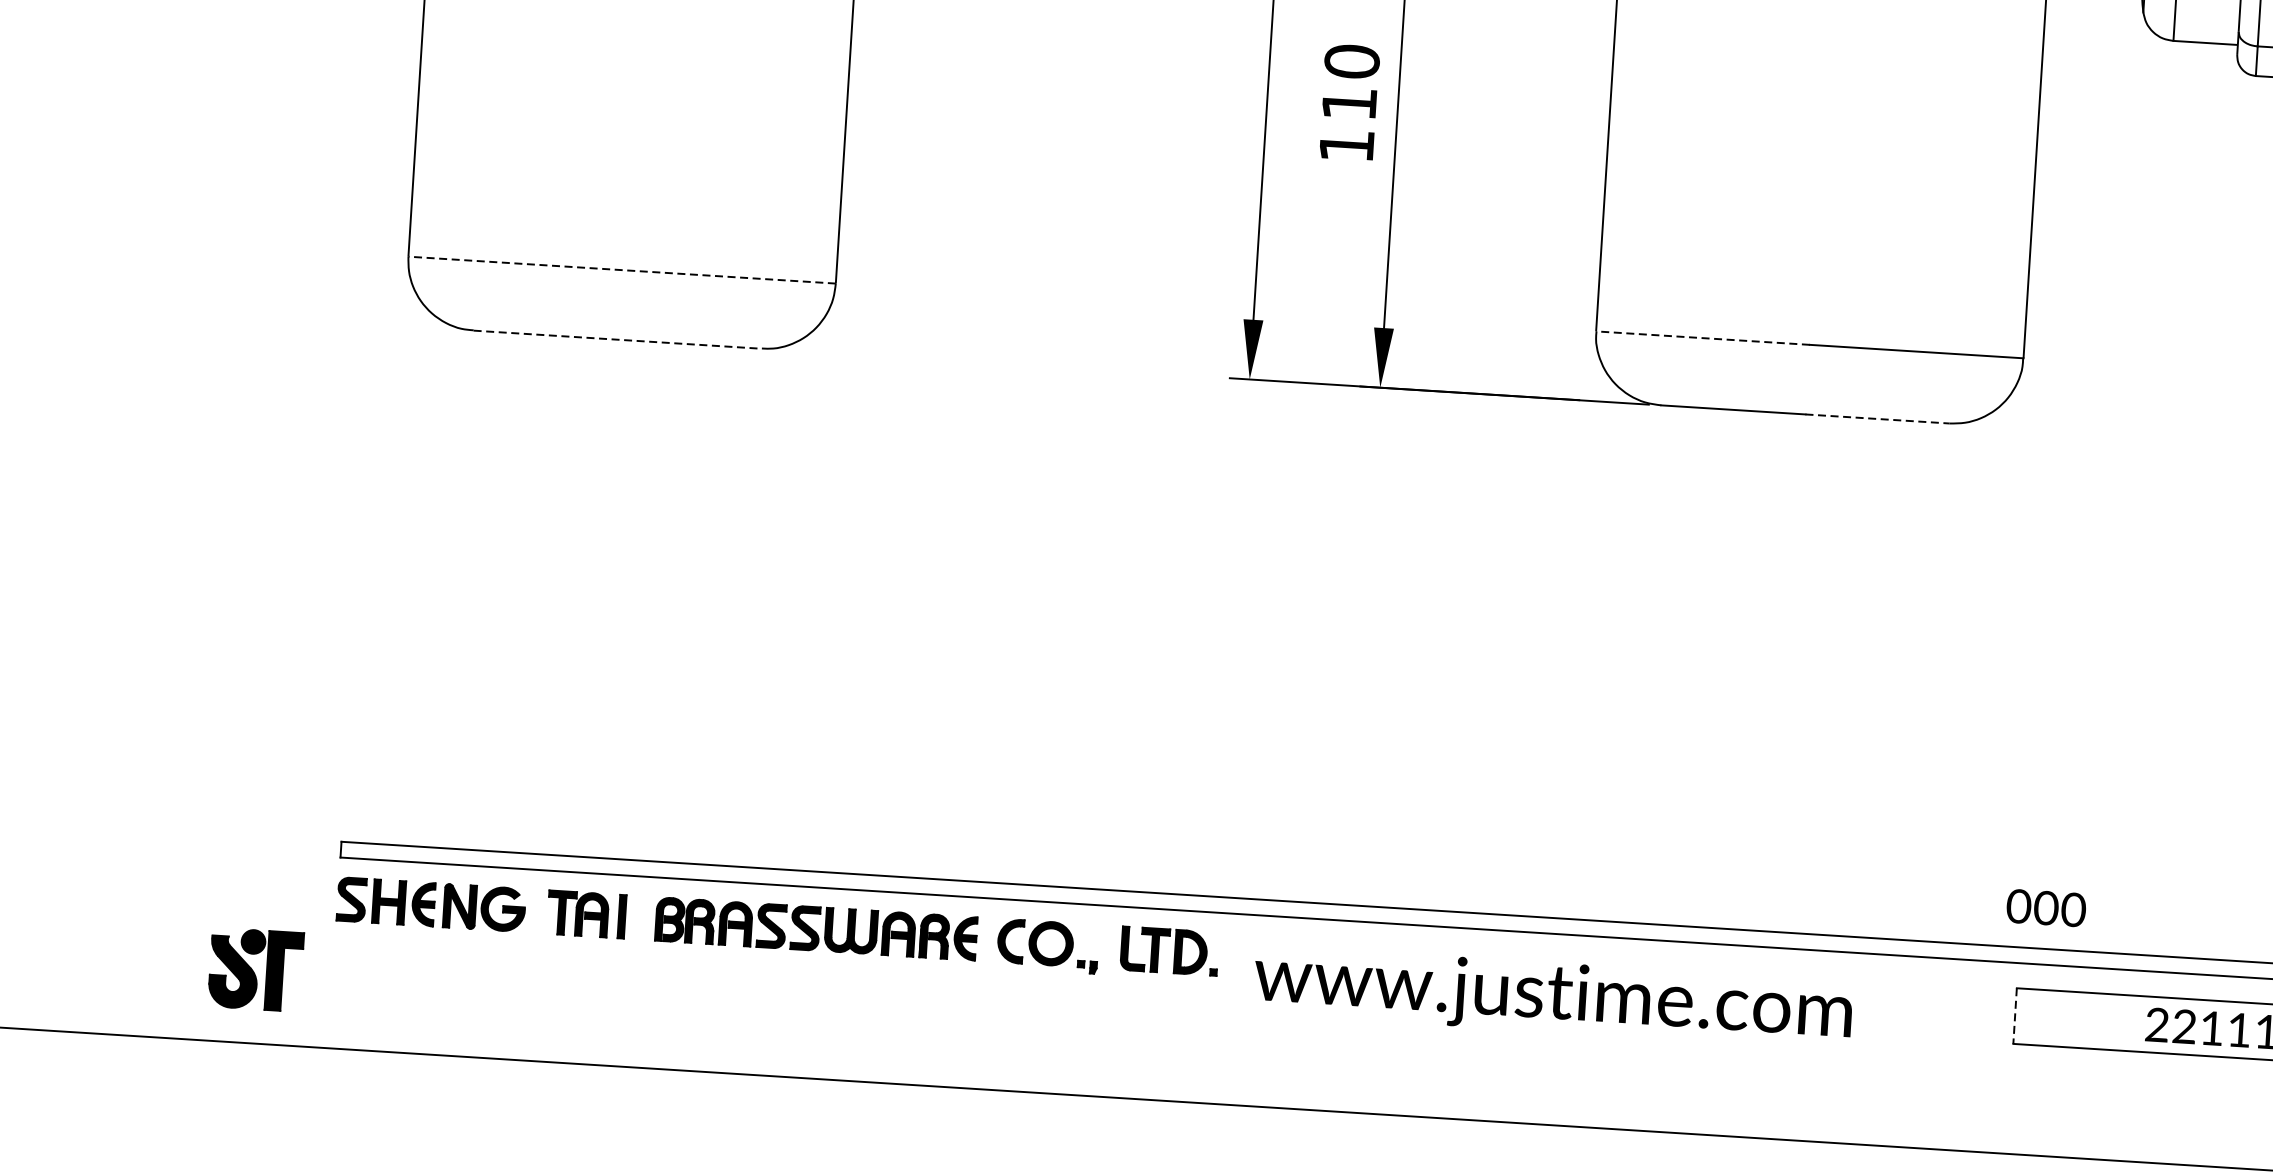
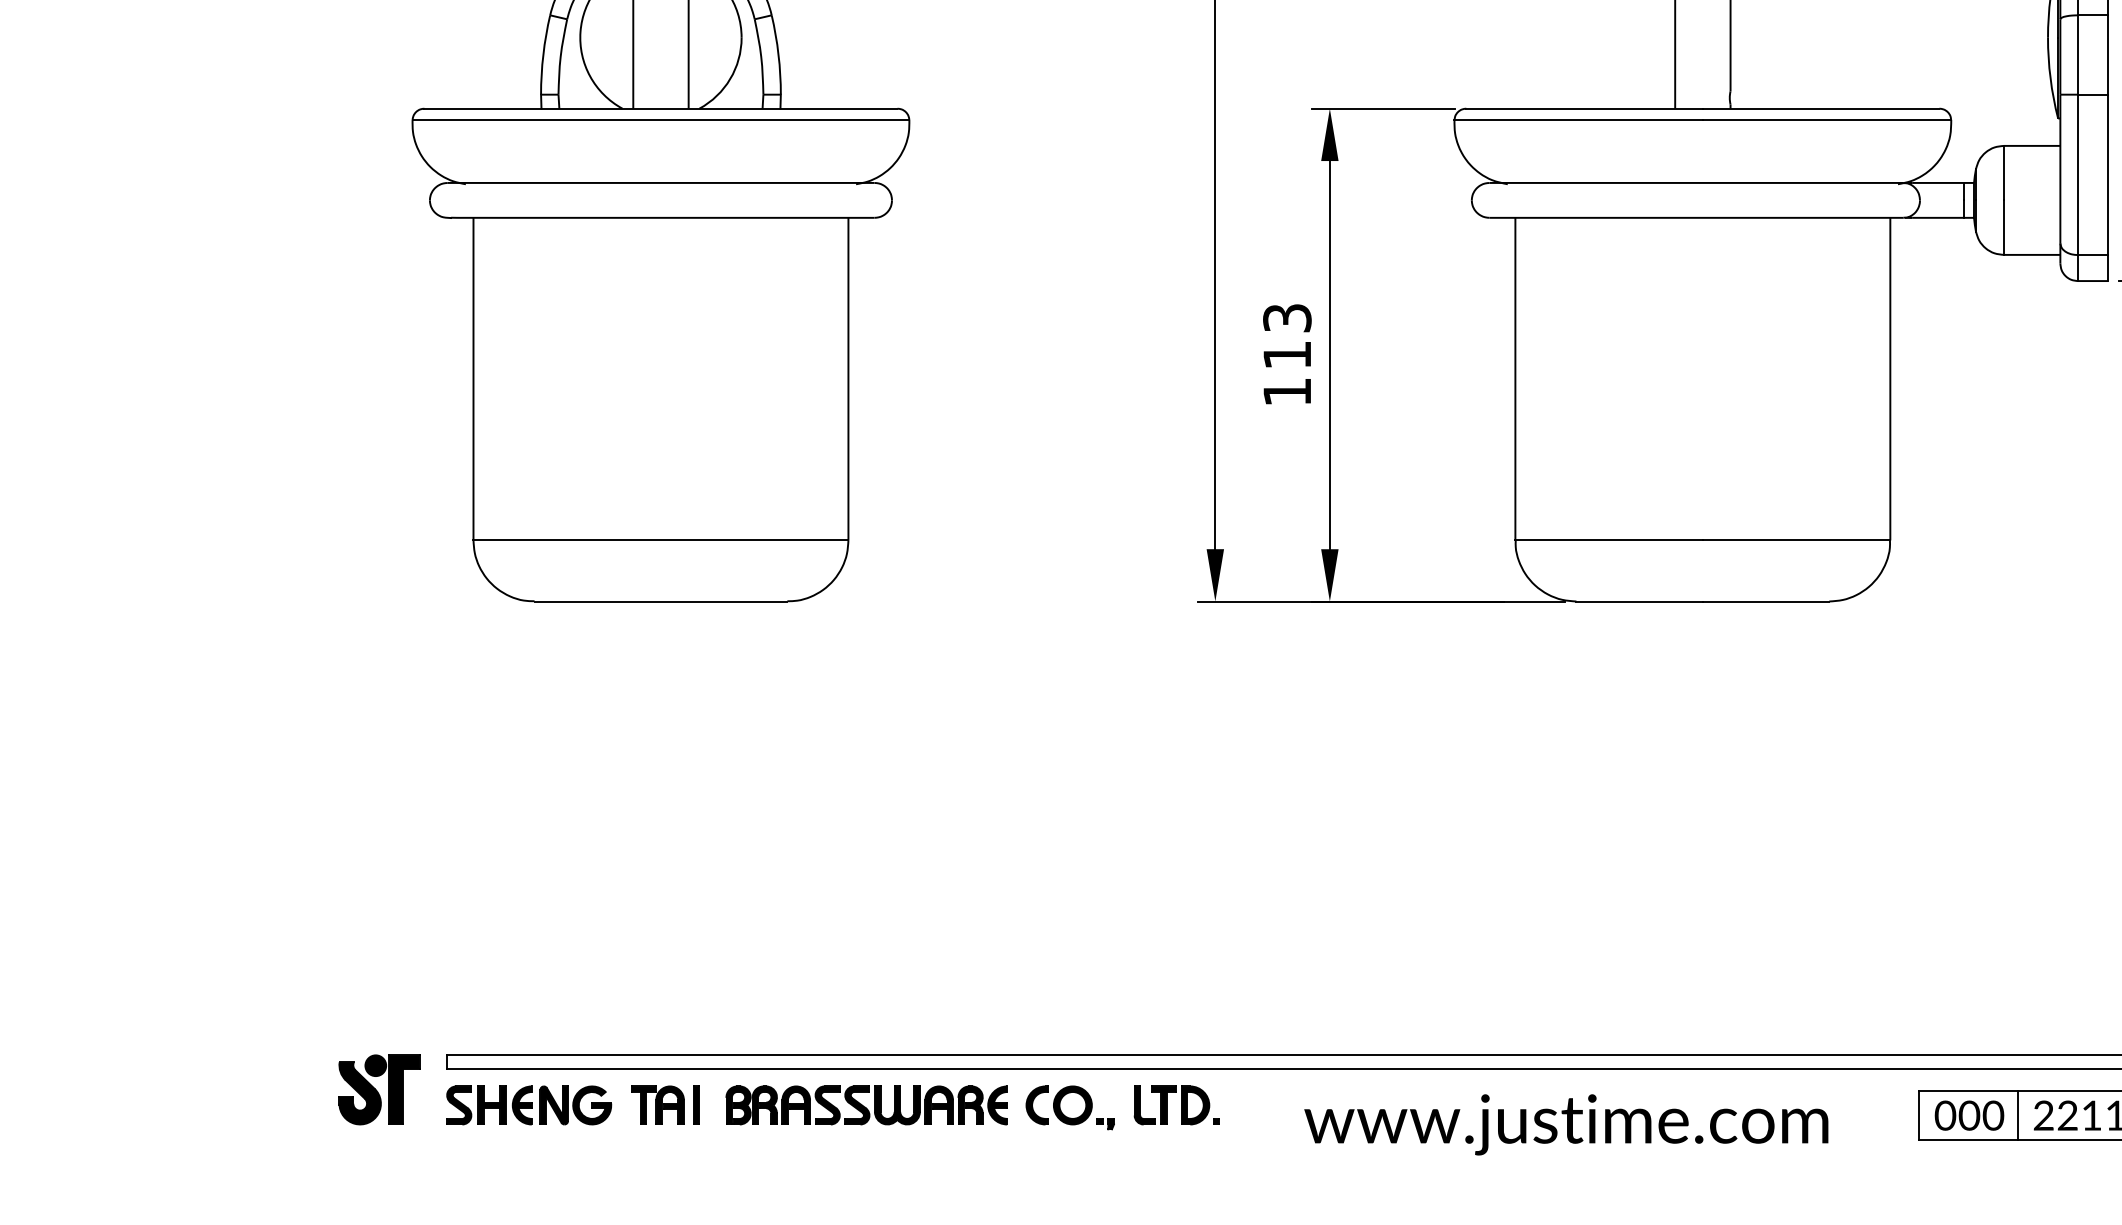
text: (1352, 60) -> (1287, 317), 110 -> 113
line: (621, 270) -> (660, 540), dashed -> solid
line: (1703, 338) -> (1609, 540), dashed -> solid
line: (618, 339) -> (661, 601), dashed -> solid
line: (1878, 418) -> (1766, 601), dashed -> solid
text: (2046, 907) -> (1969, 1115), moved
part: (256, 969) -> (379, 1089), moved
text: (1553, 997) -> (1566, 1124), moved
line: (2015, 1017) -> (1919, 1116), dashed -> solid
line: (2127, 1022) -> (2017, 1115), added

